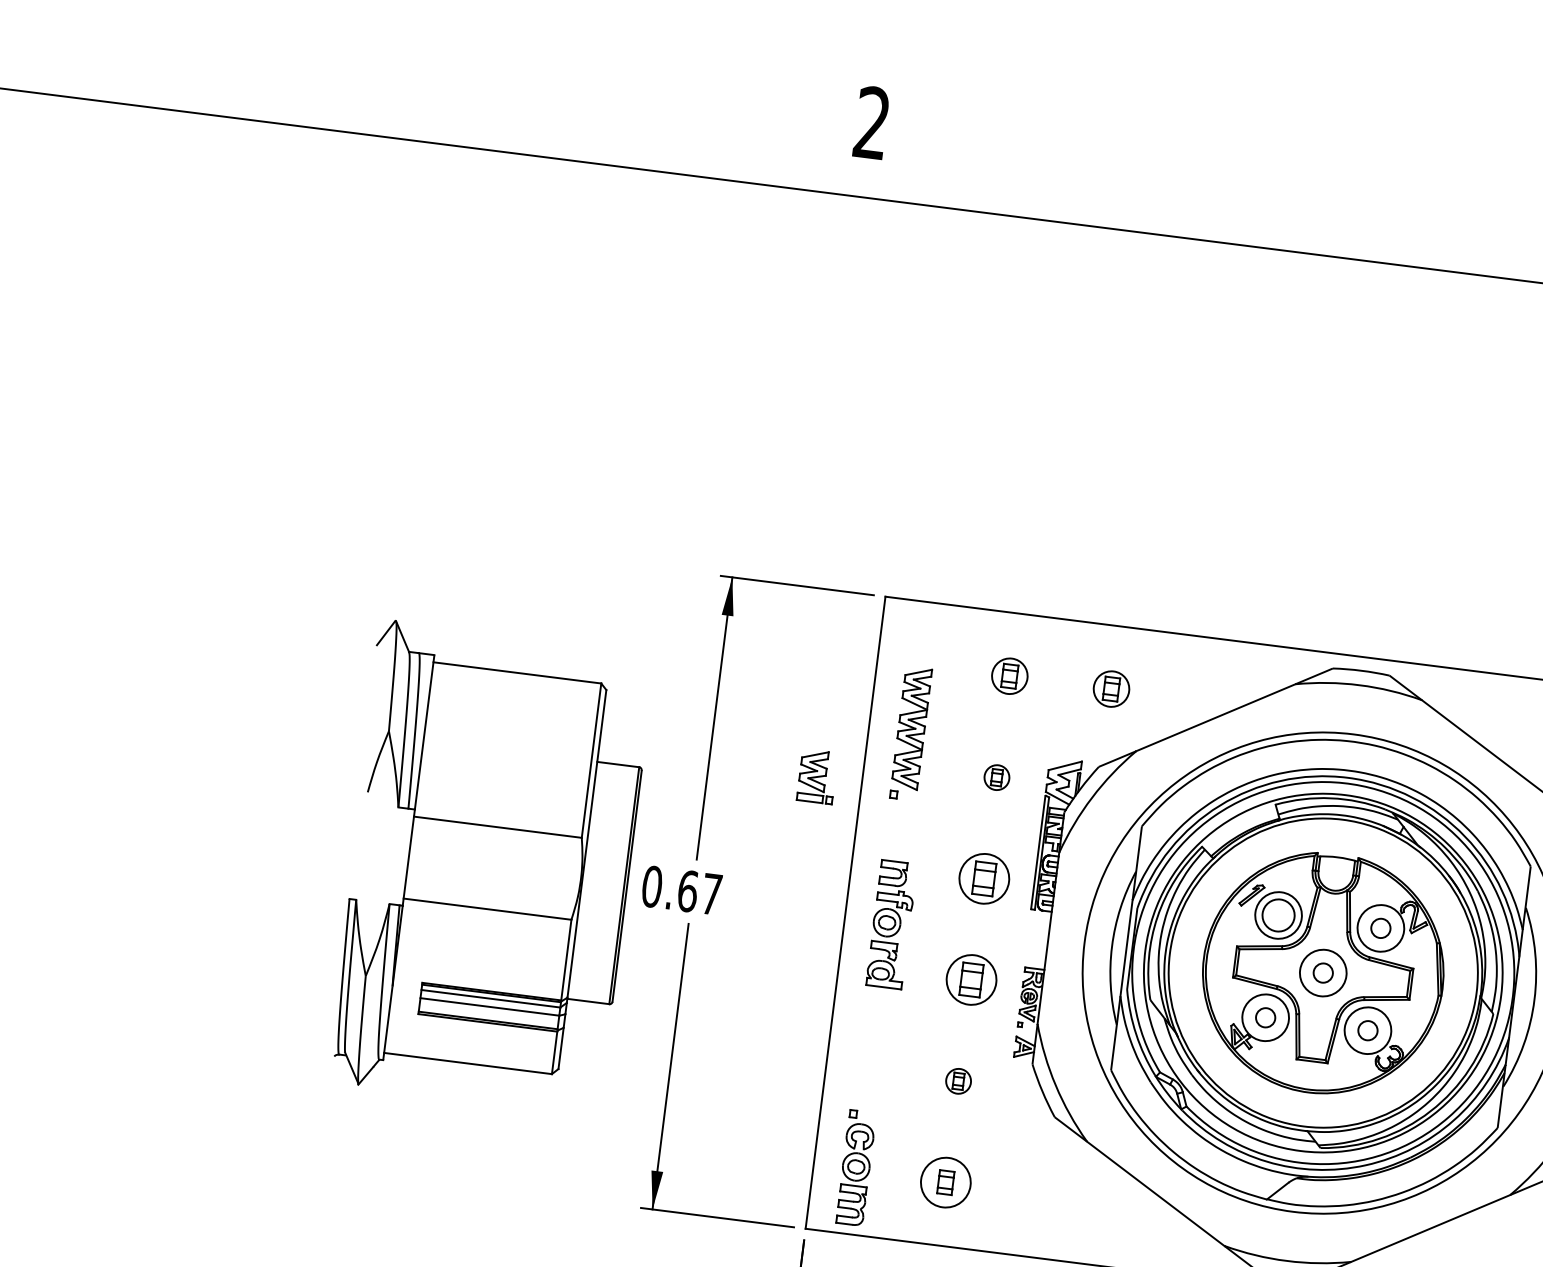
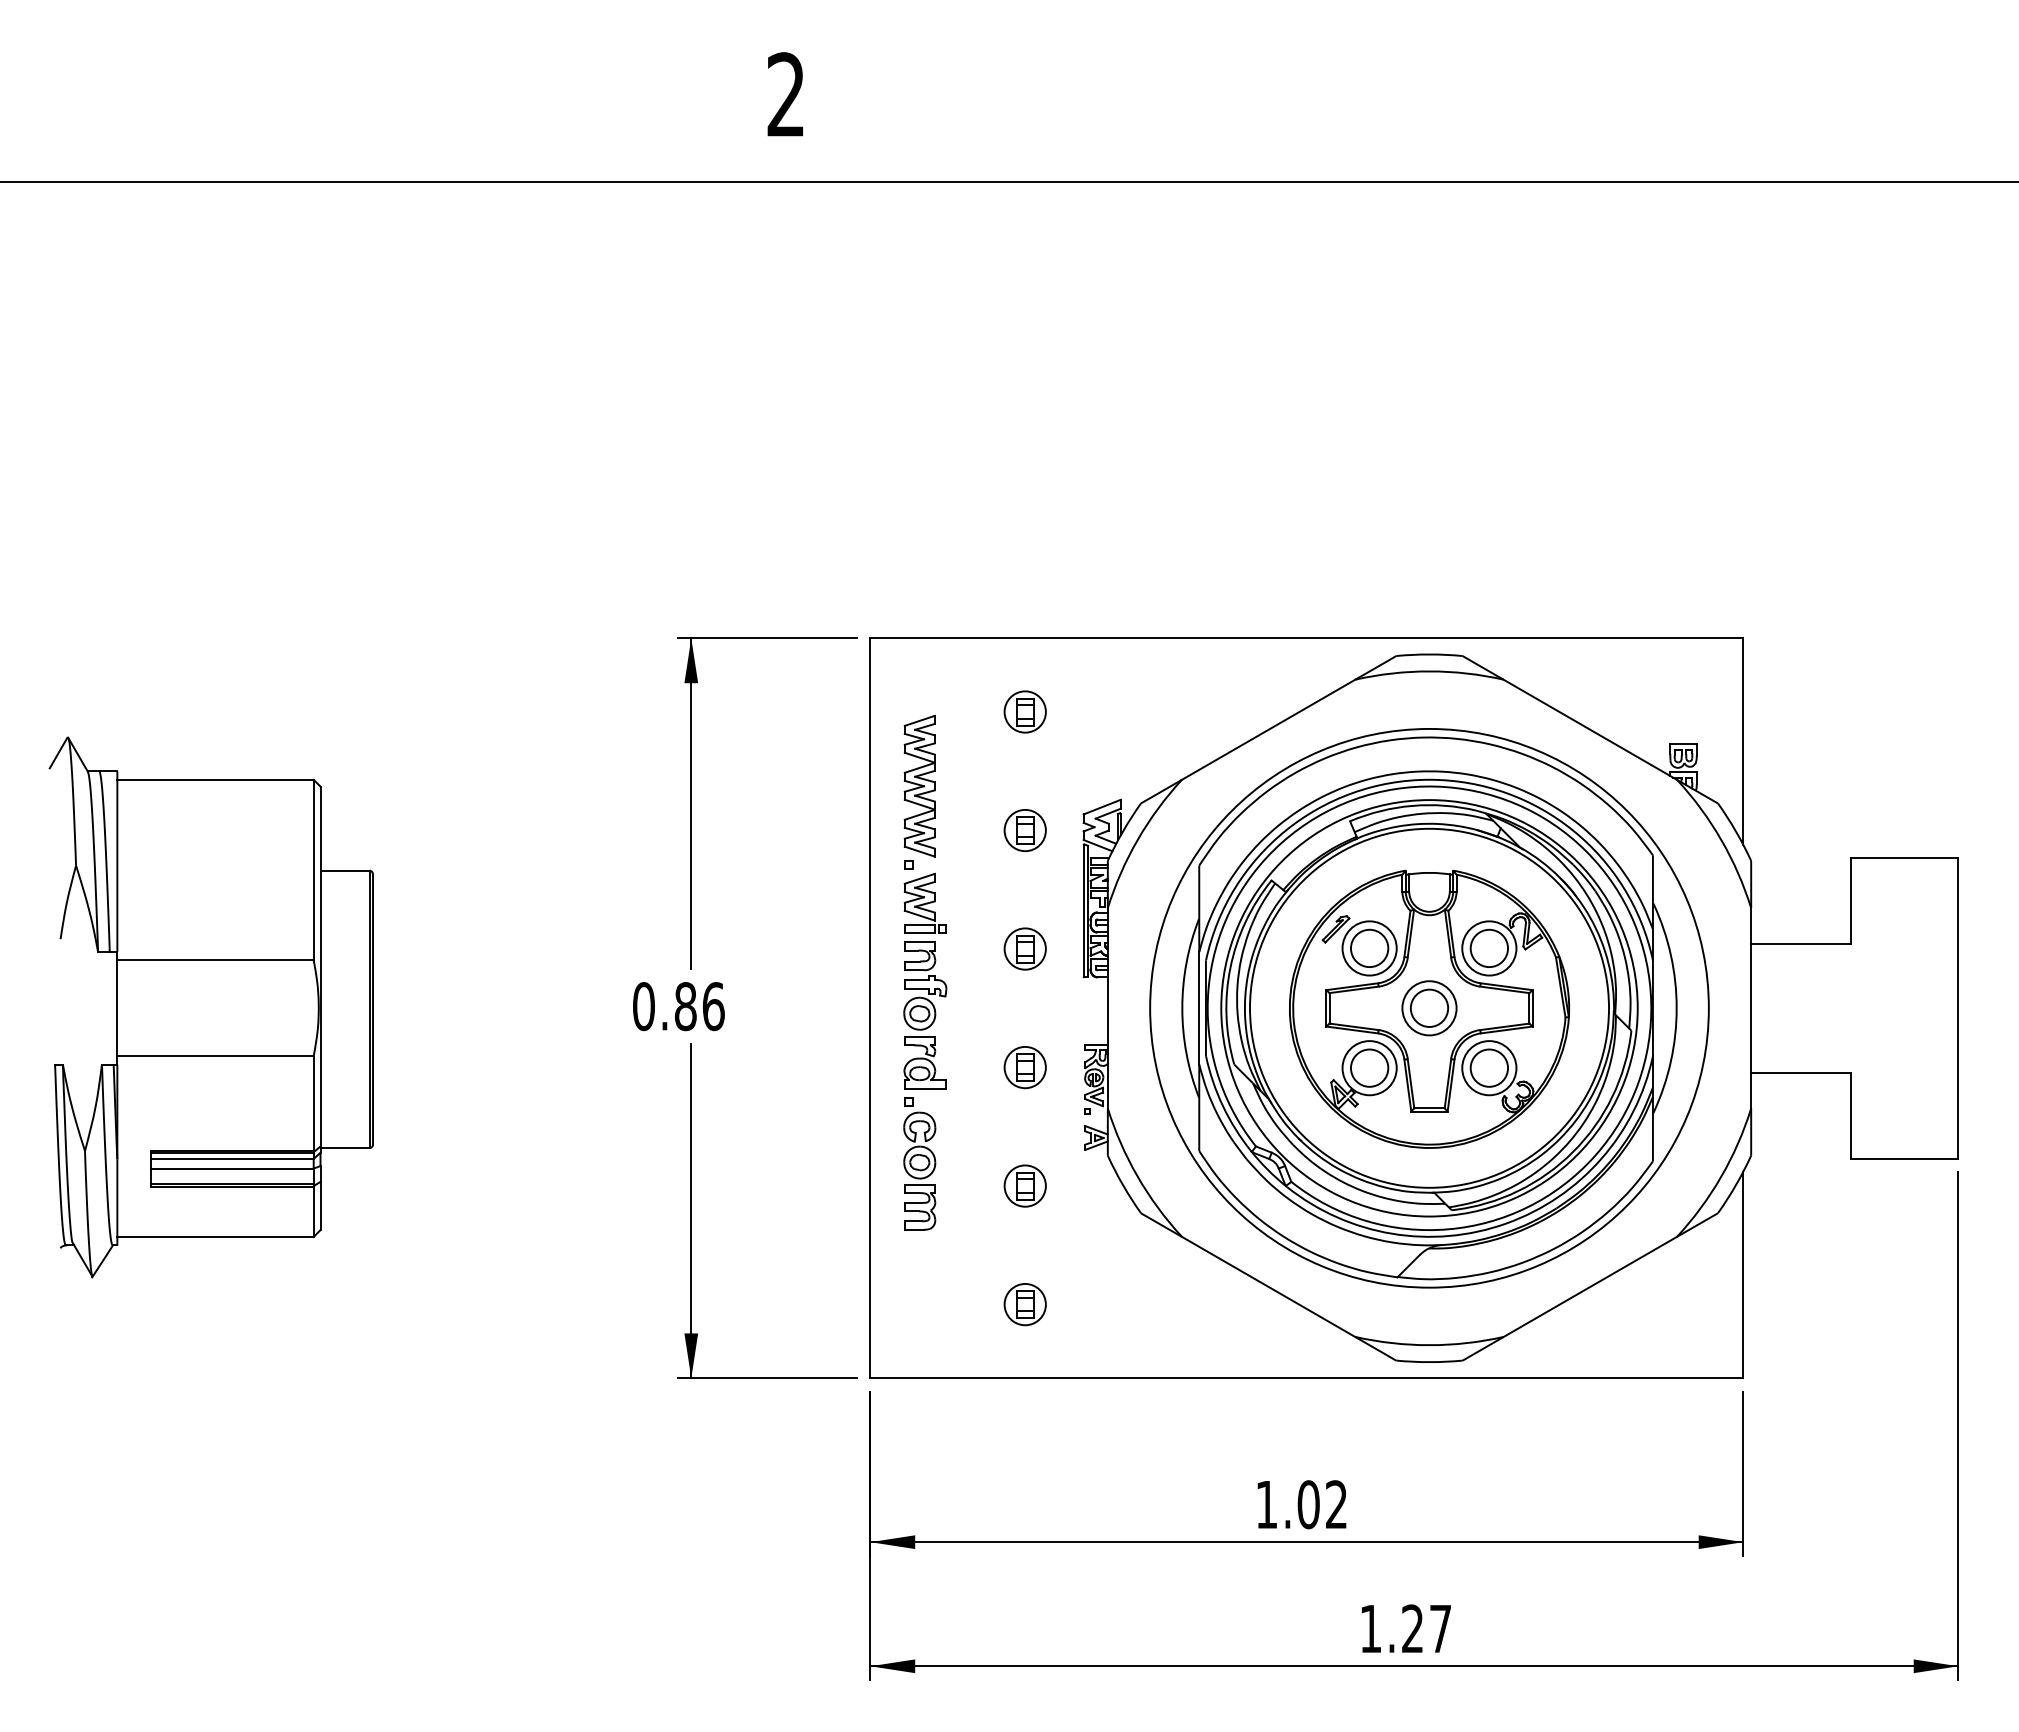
part: (1110, 688) -> (1143, 711), removed
part: (816, 775) -> (924, 902), moved
part: (996, 777) -> (1024, 830), size x1.43
part: (488, 866) -> (210, 1007), moved
part: (983, 878) -> (1024, 948), size x0.71
text: (699, 892) -> (699, 1006), 0.67 -> 0.86
circle: (1381, 928) -> (1489, 948), size x1.67
circle: (1323, 972) -> (1429, 1007), size x1.67
part: (970, 979) -> (1024, 1067), size x0.71
circle: (1265, 1017) -> (1369, 1067), size x1.67
circle: (1368, 1030) -> (1489, 1067), size x1.67
part: (958, 1080) -> (1024, 1185), size x1.43
part: (855, 1167) -> (919, 1163), moved
circle: (945, 1182) -> (1024, 1304), size x0.71

